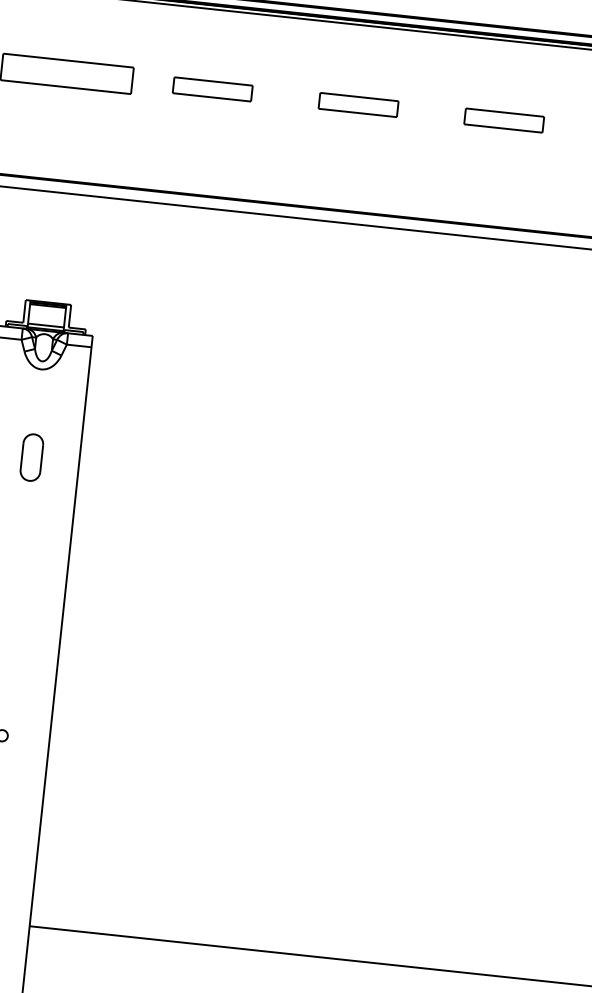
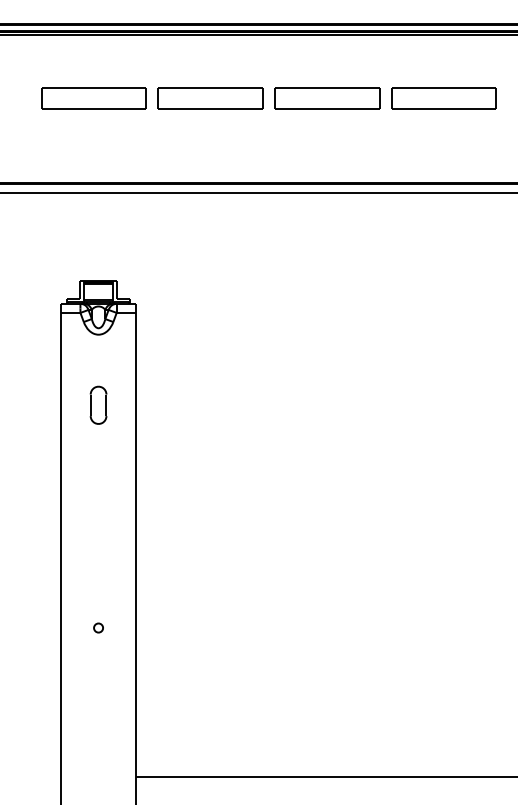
part: (212, 89) -> (210, 98), size x1.67
part: (358, 105) -> (327, 98), size x1.67
part: (503, 120) -> (443, 98), size x1.67

